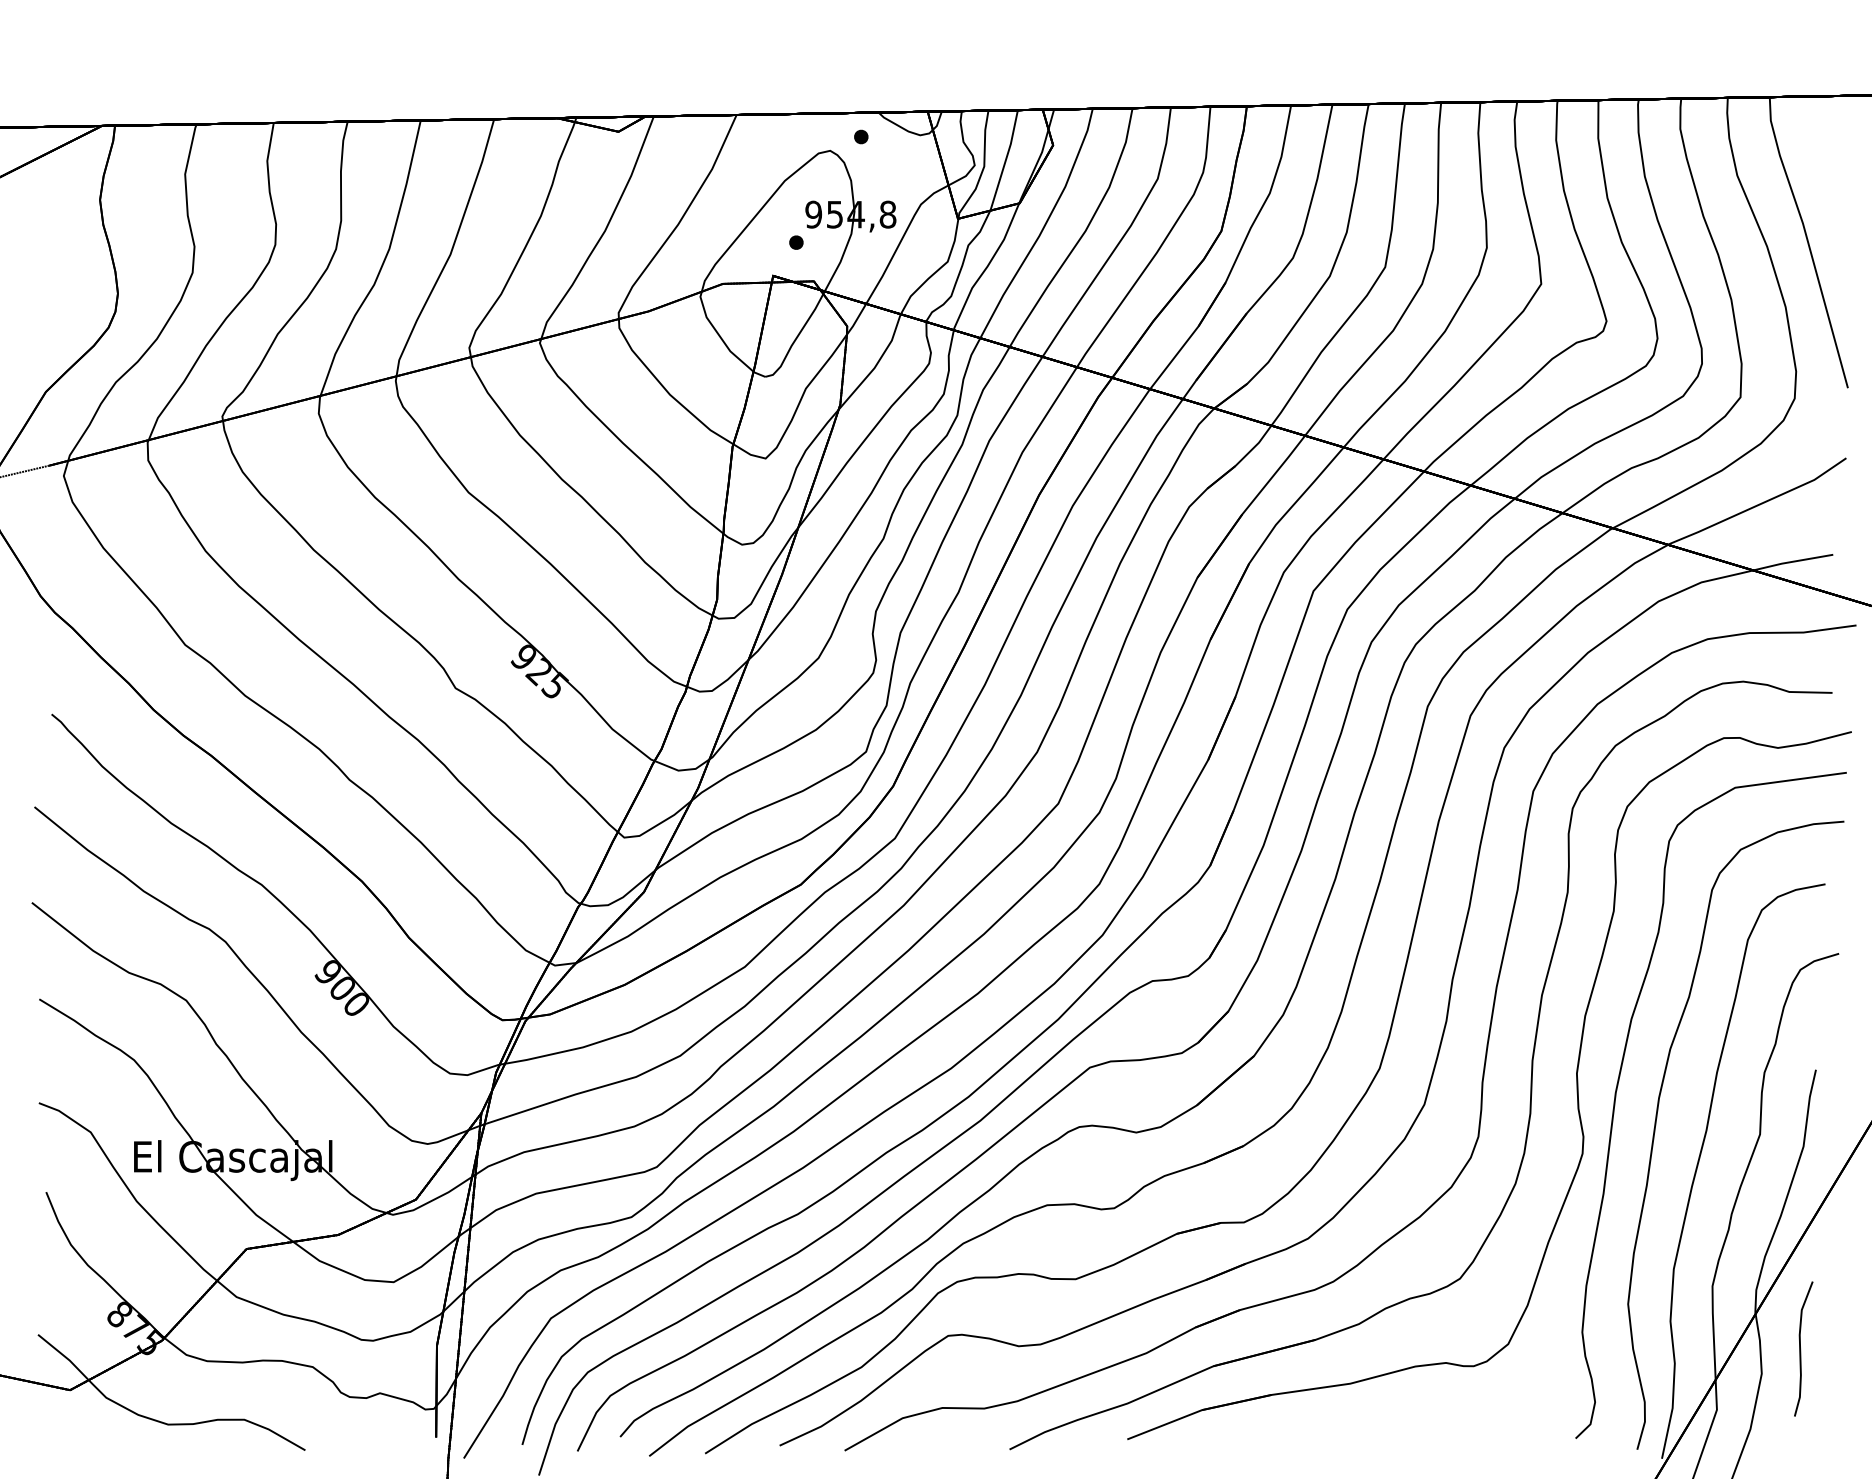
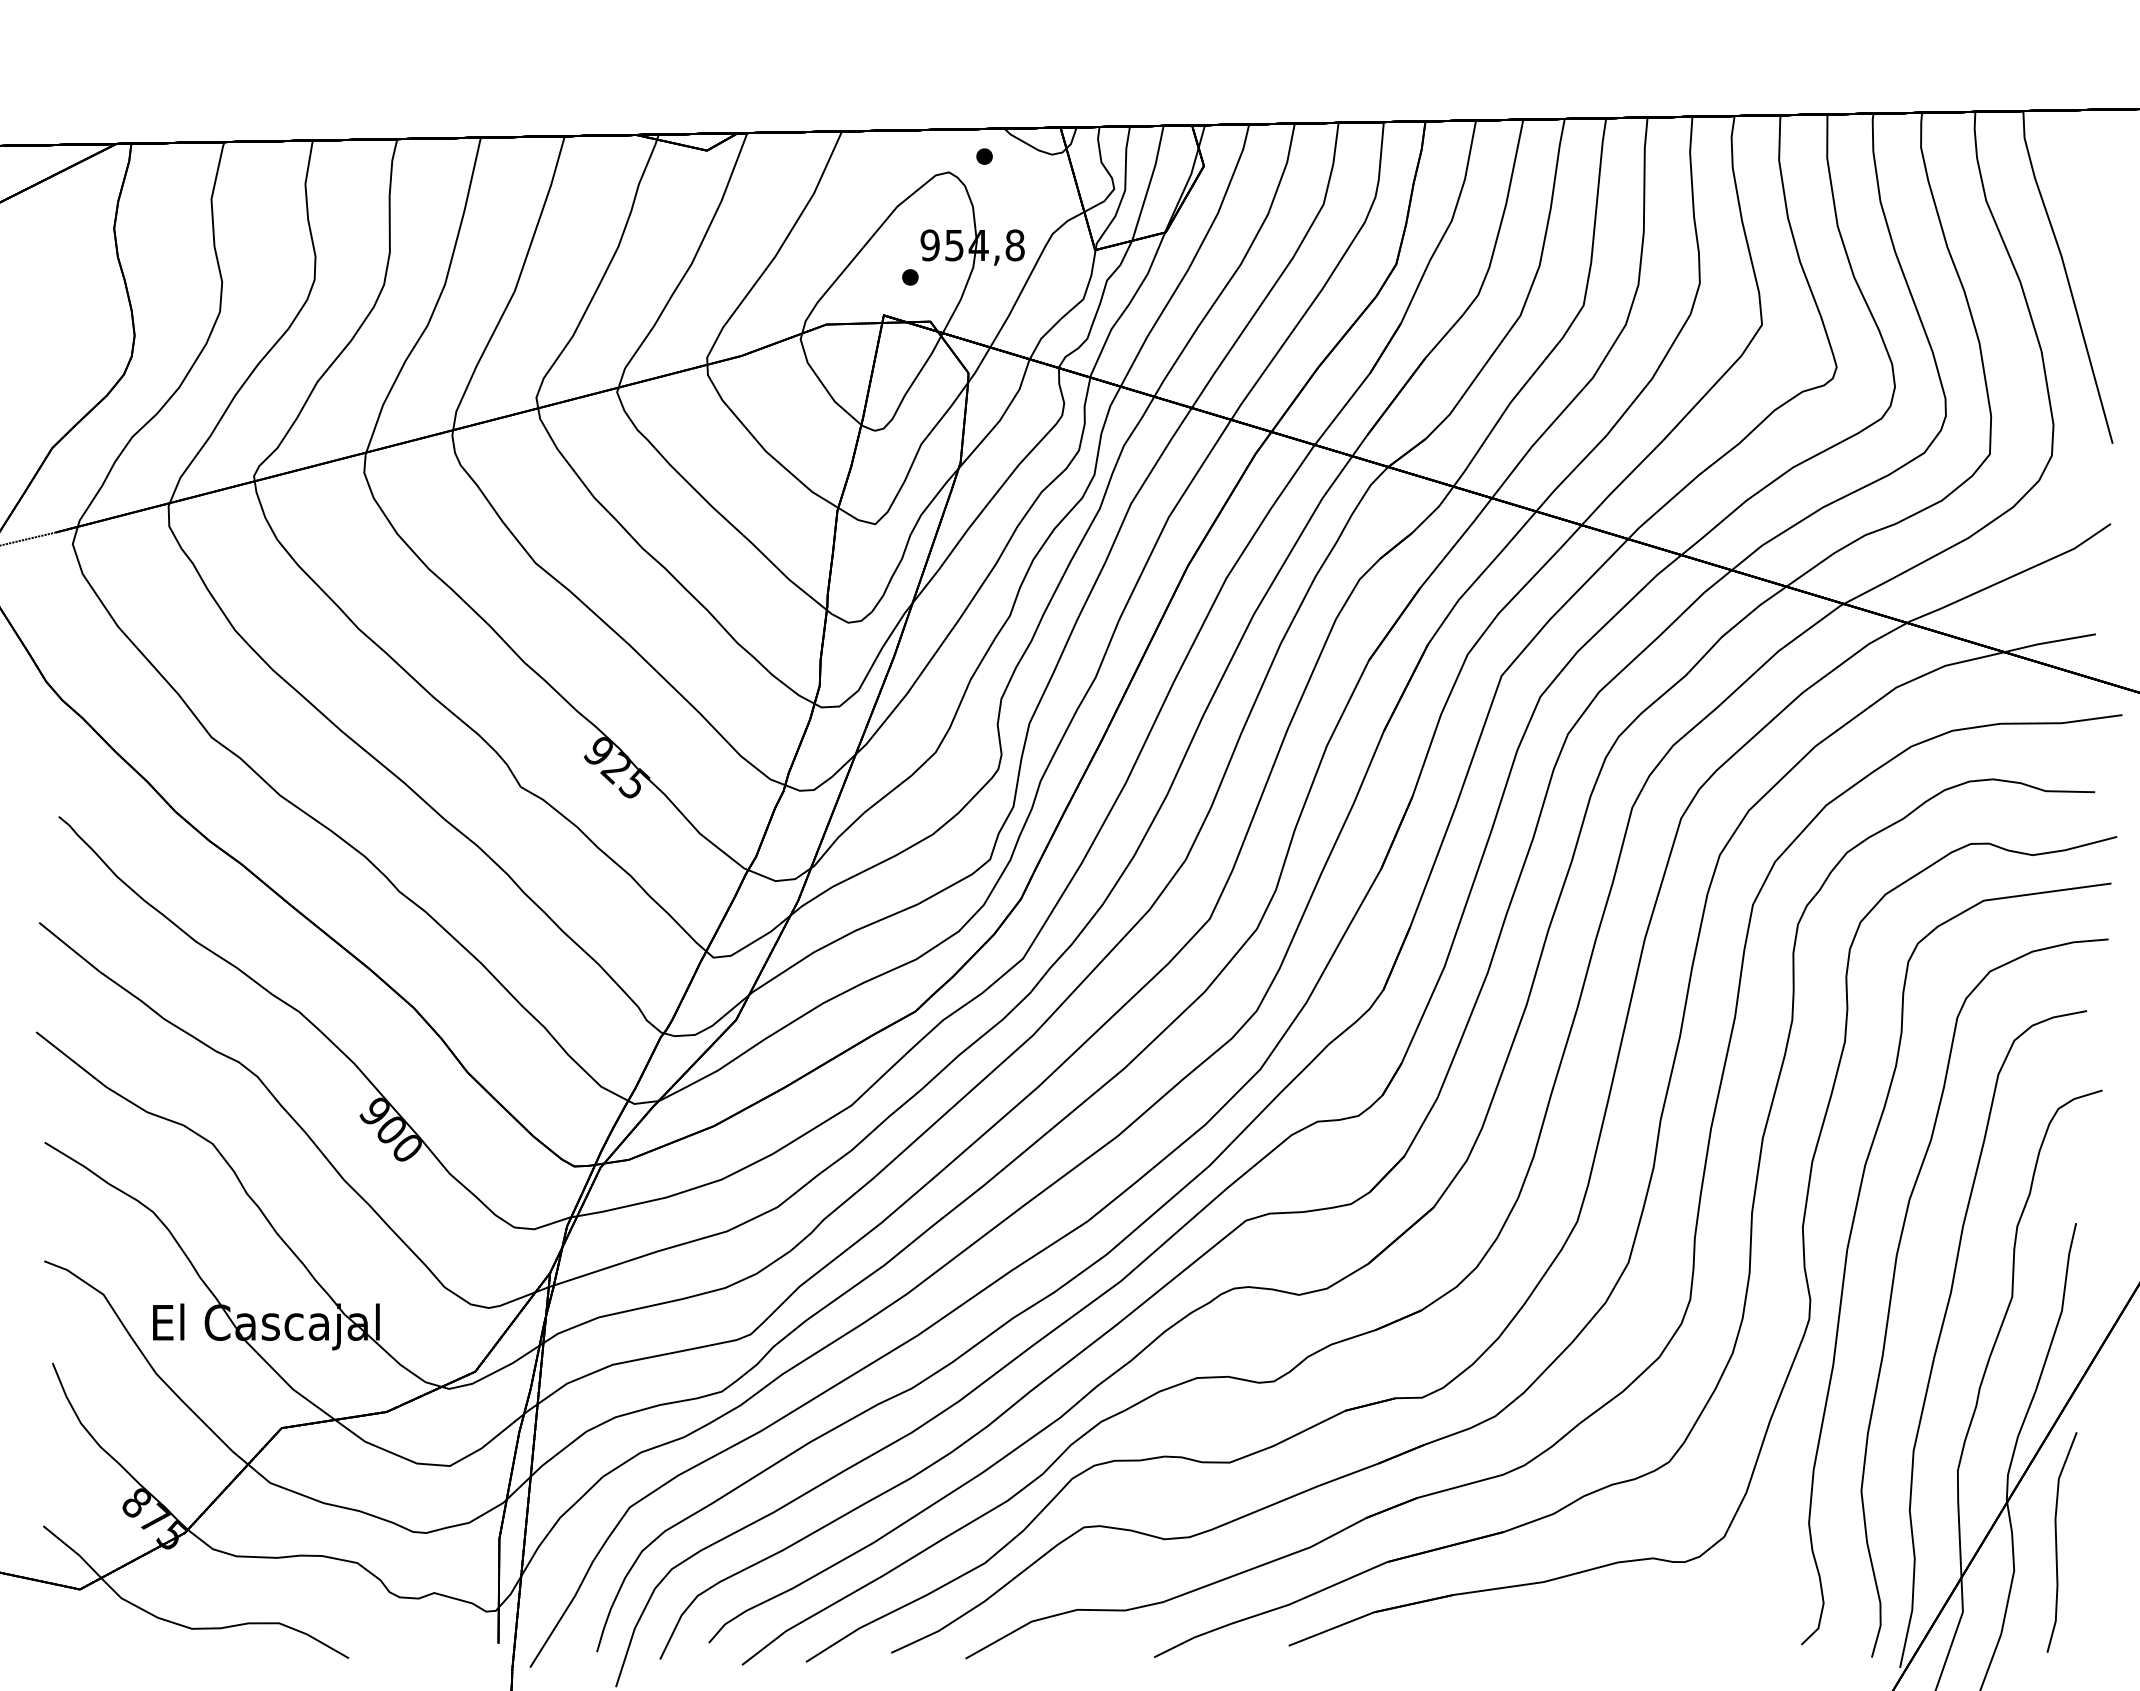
part: (1803, 1348) -> (2061, 1541), size x1.43

